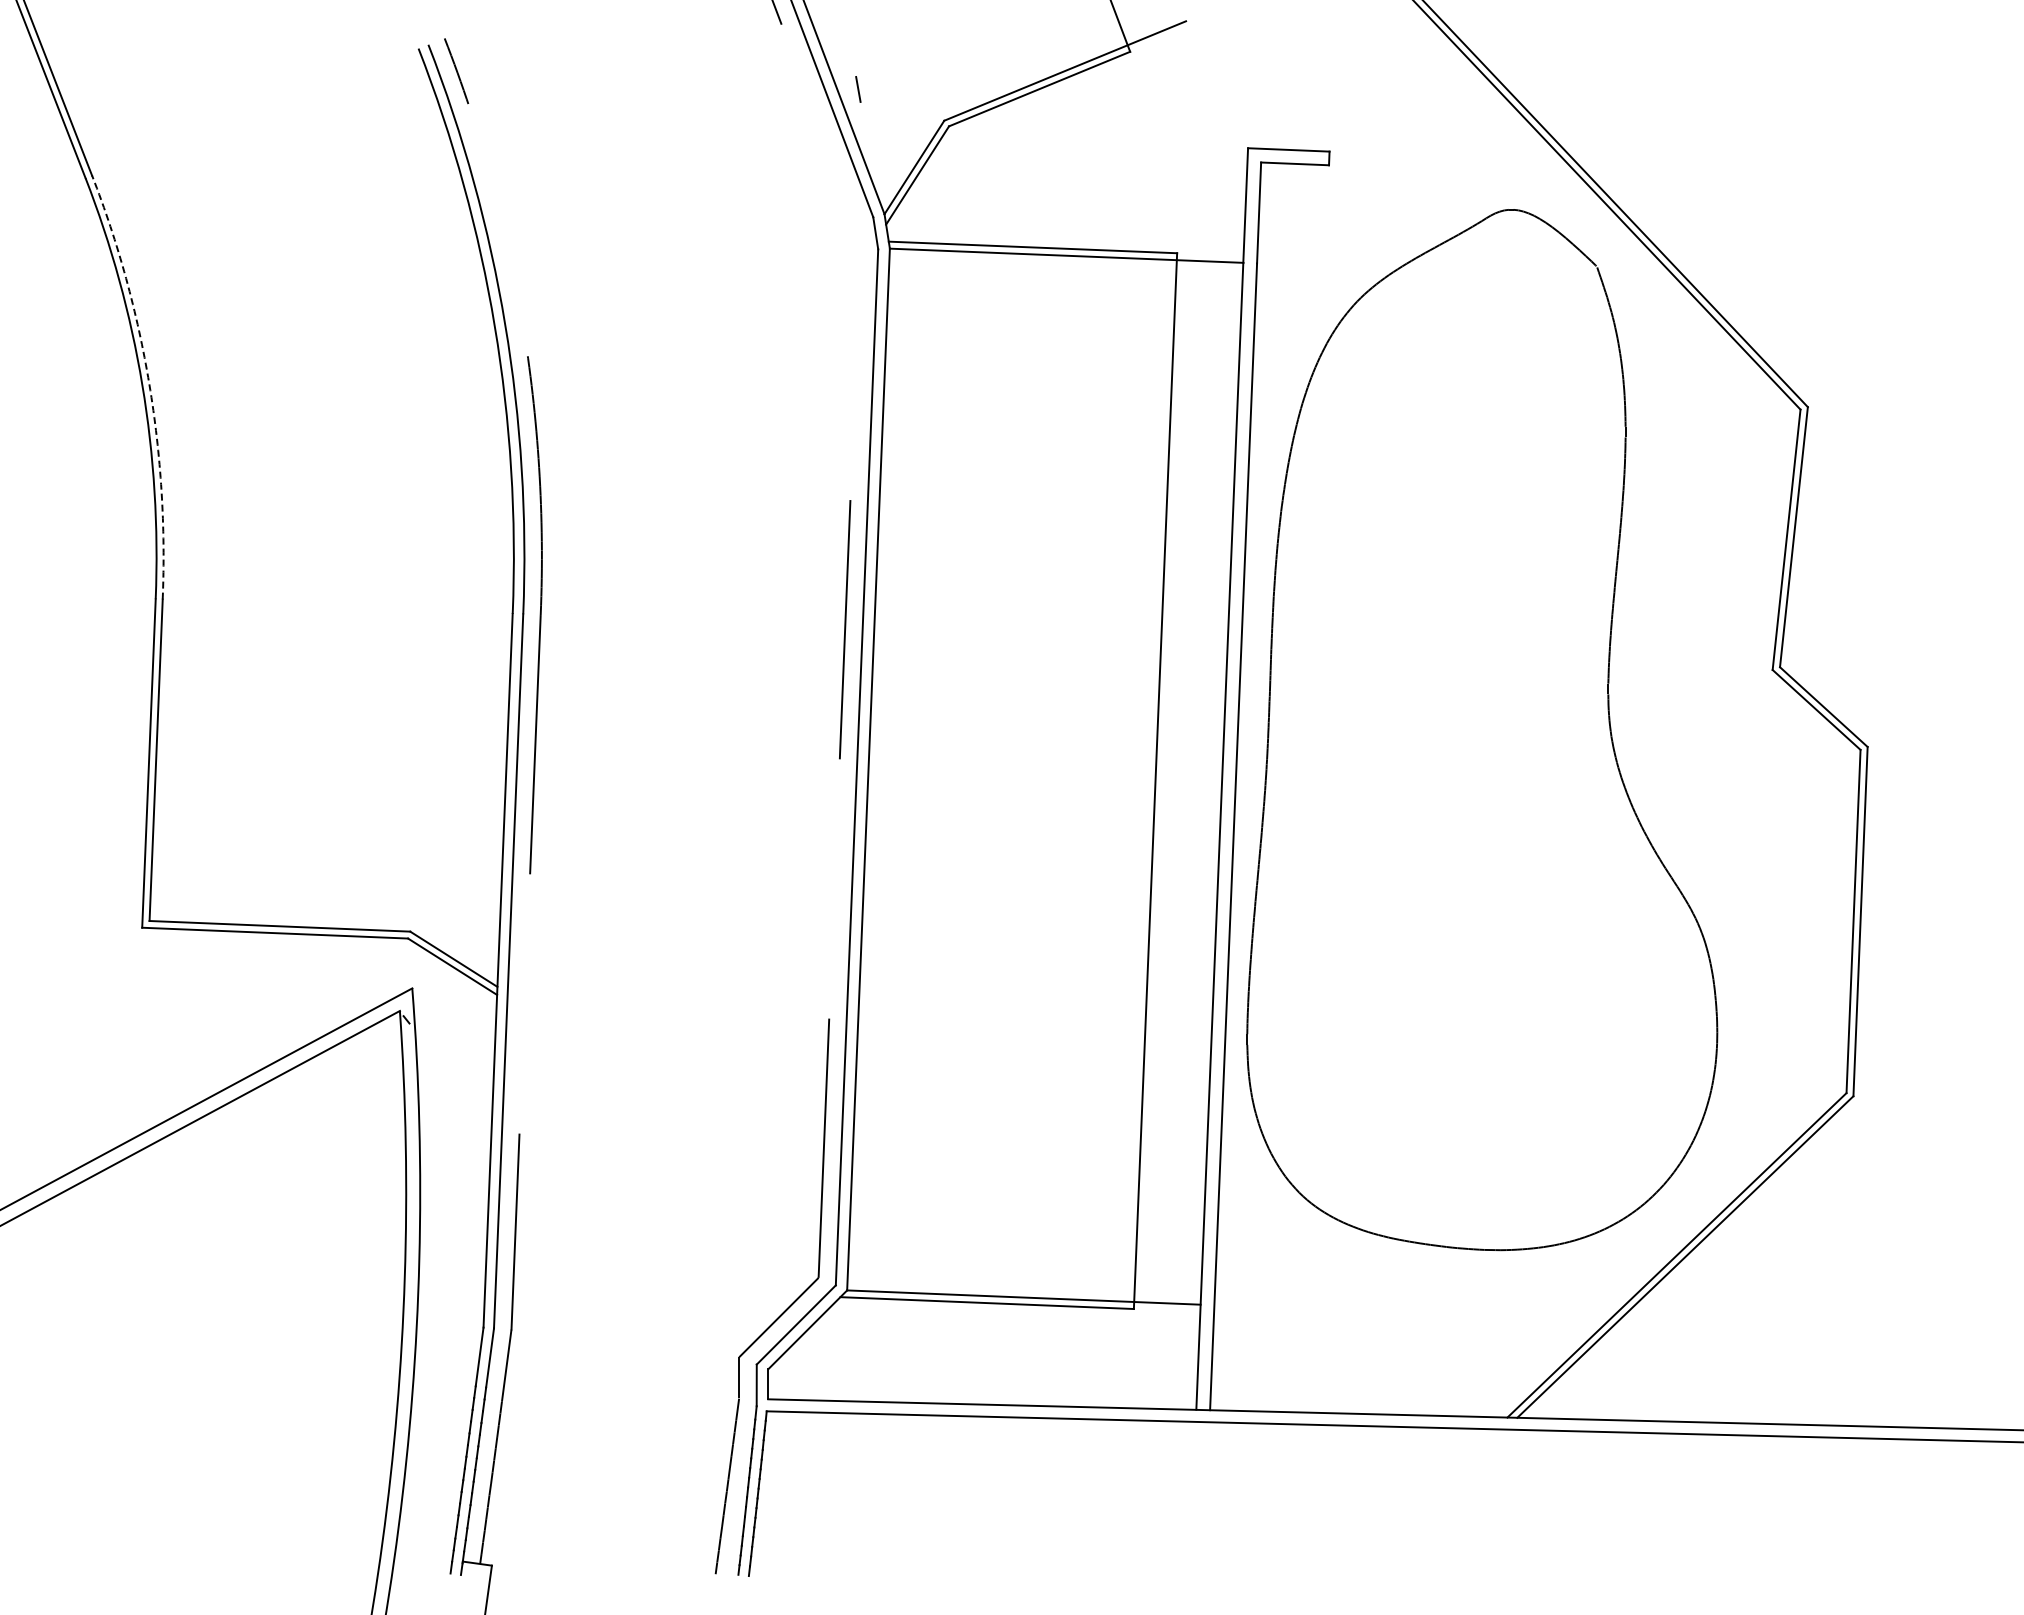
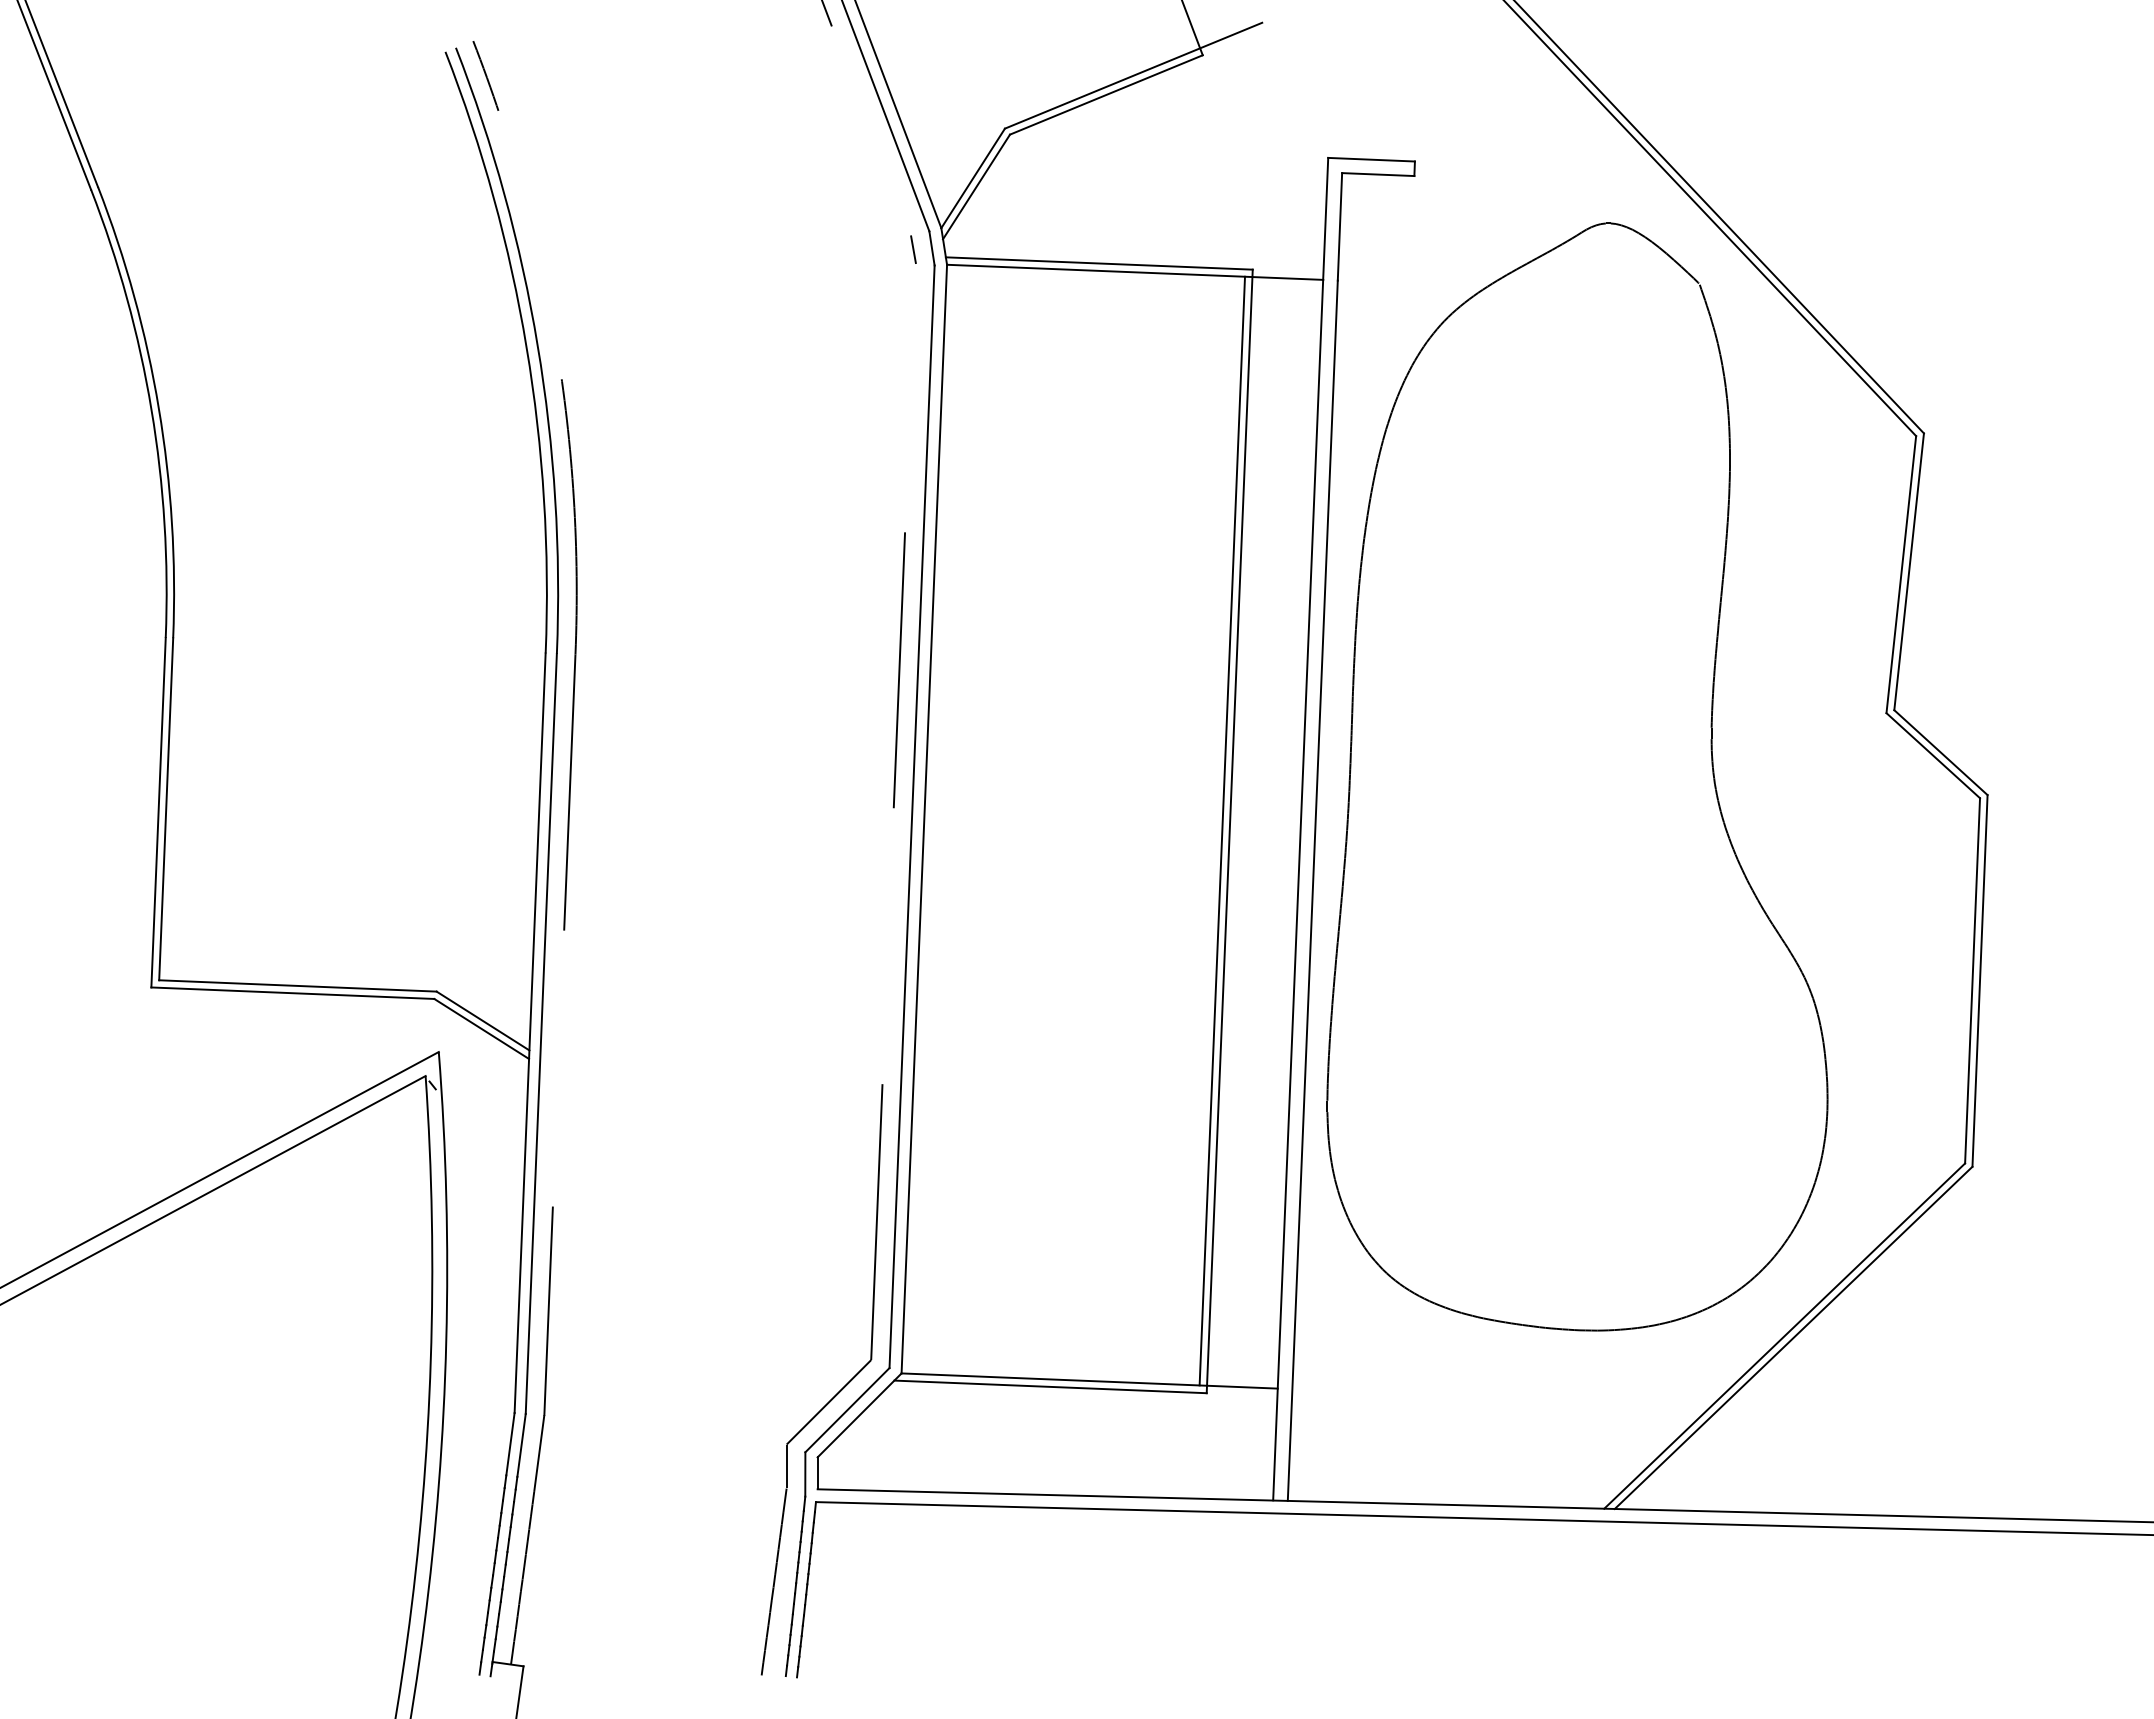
line: (858, 89) -> (913, 249), moved
arc: (149, 383) -> (159, 408), dashed -> solid
line: (1148, 780) -> (1222, 830), added

